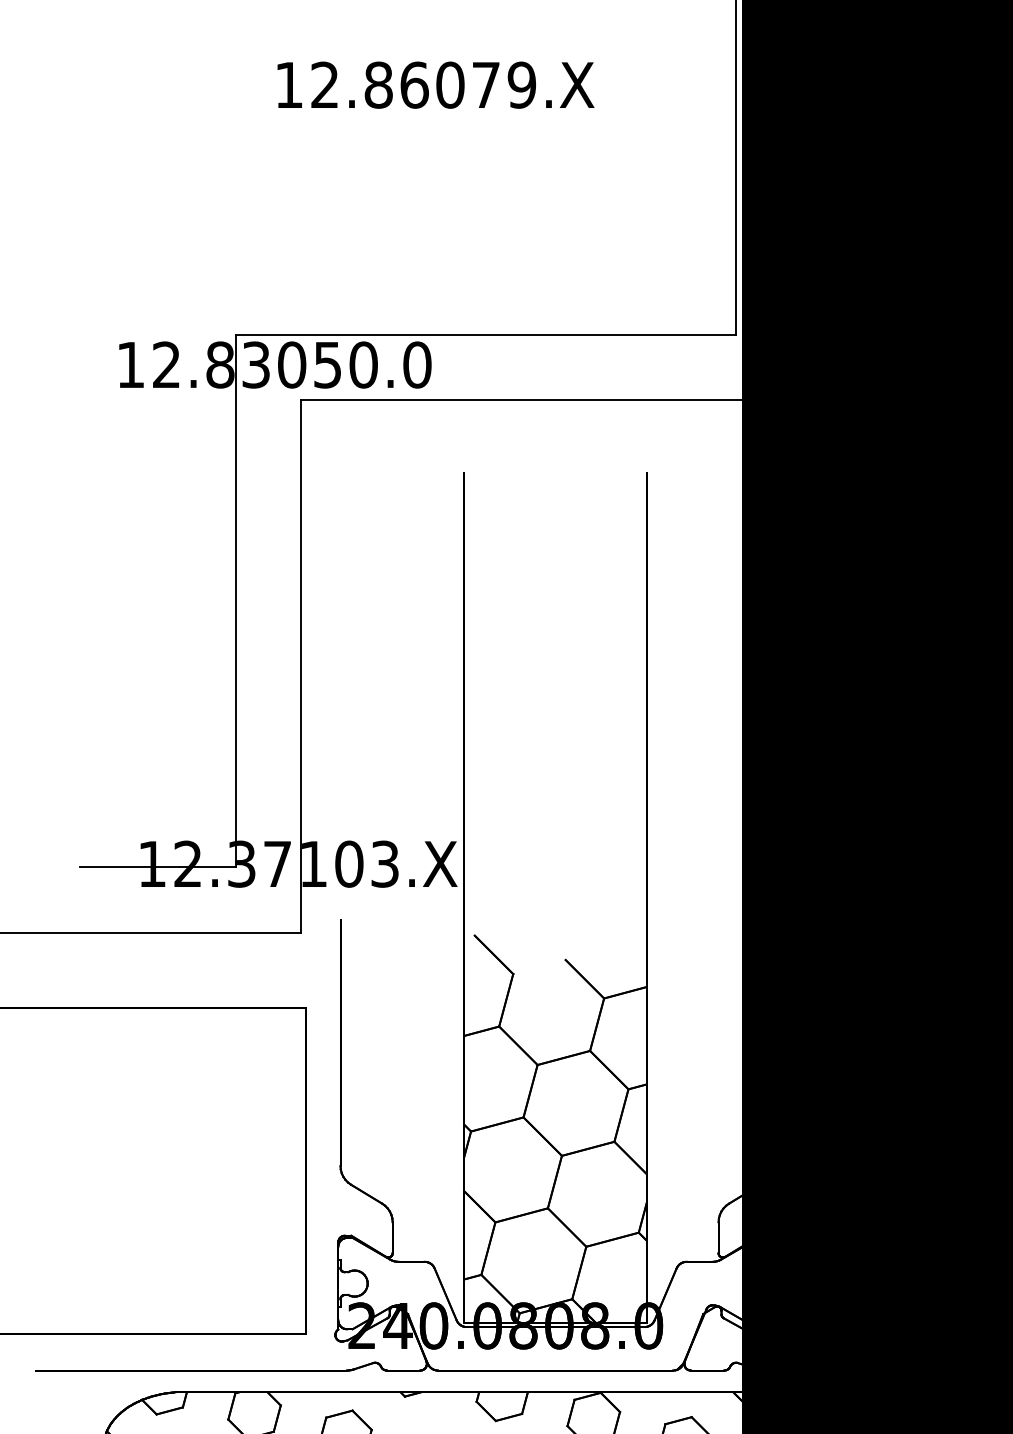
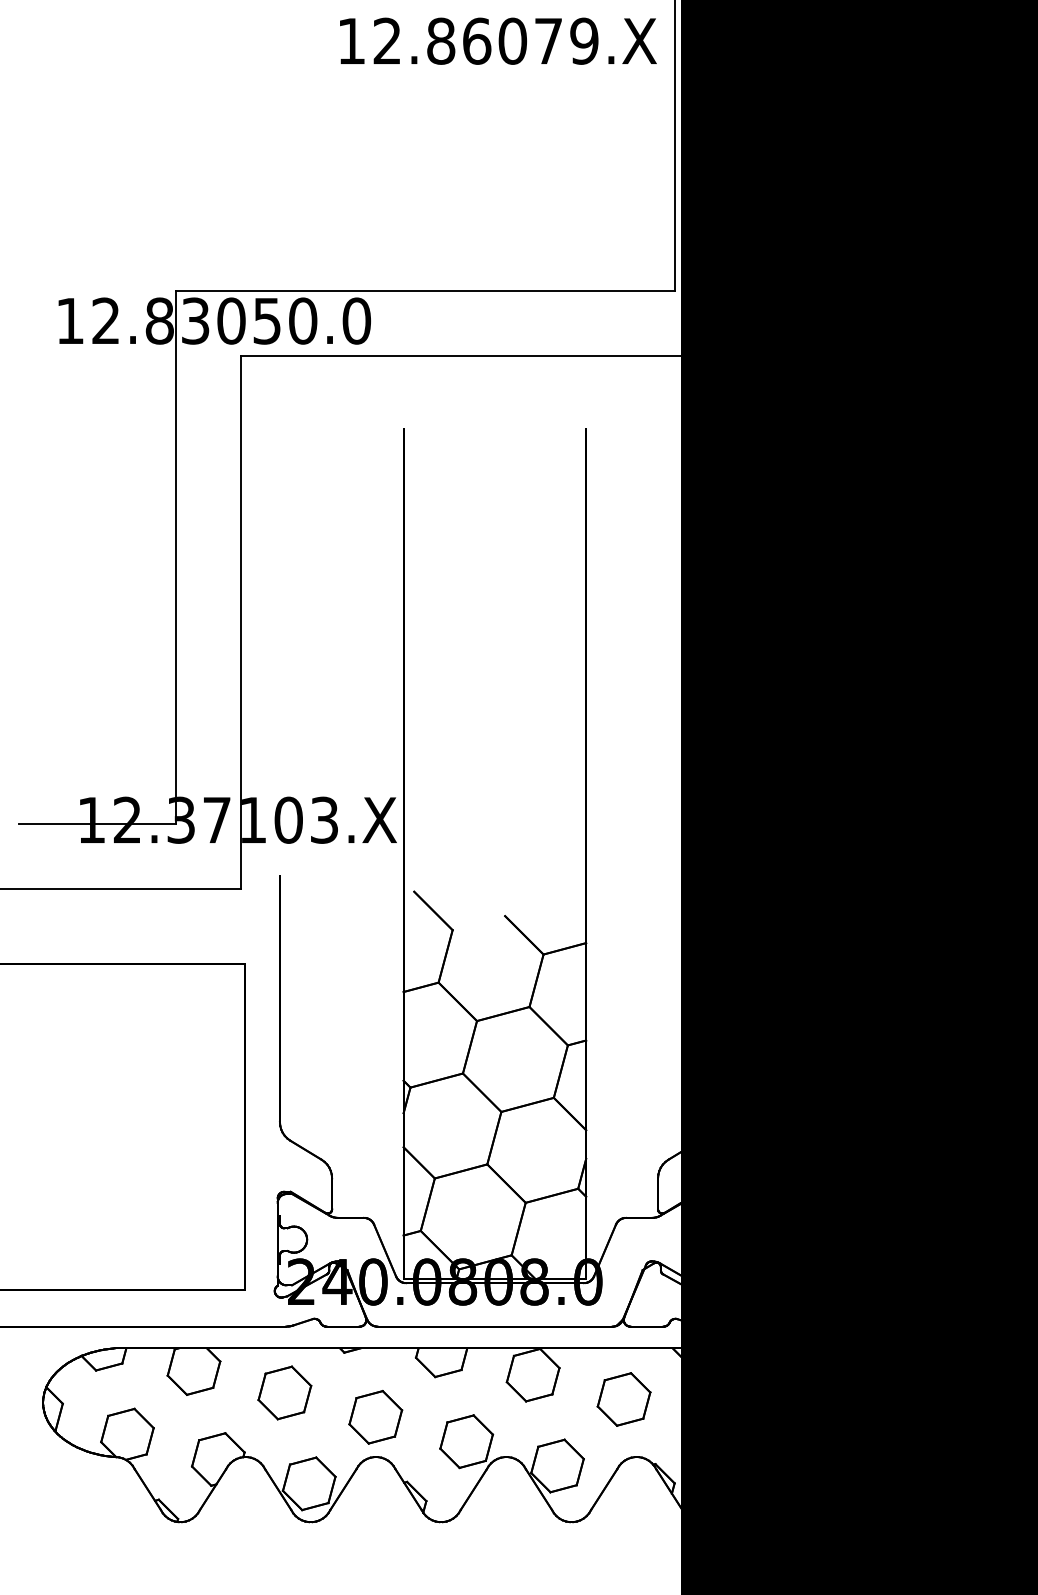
text: (436, 84) -> (498, 40), moved

